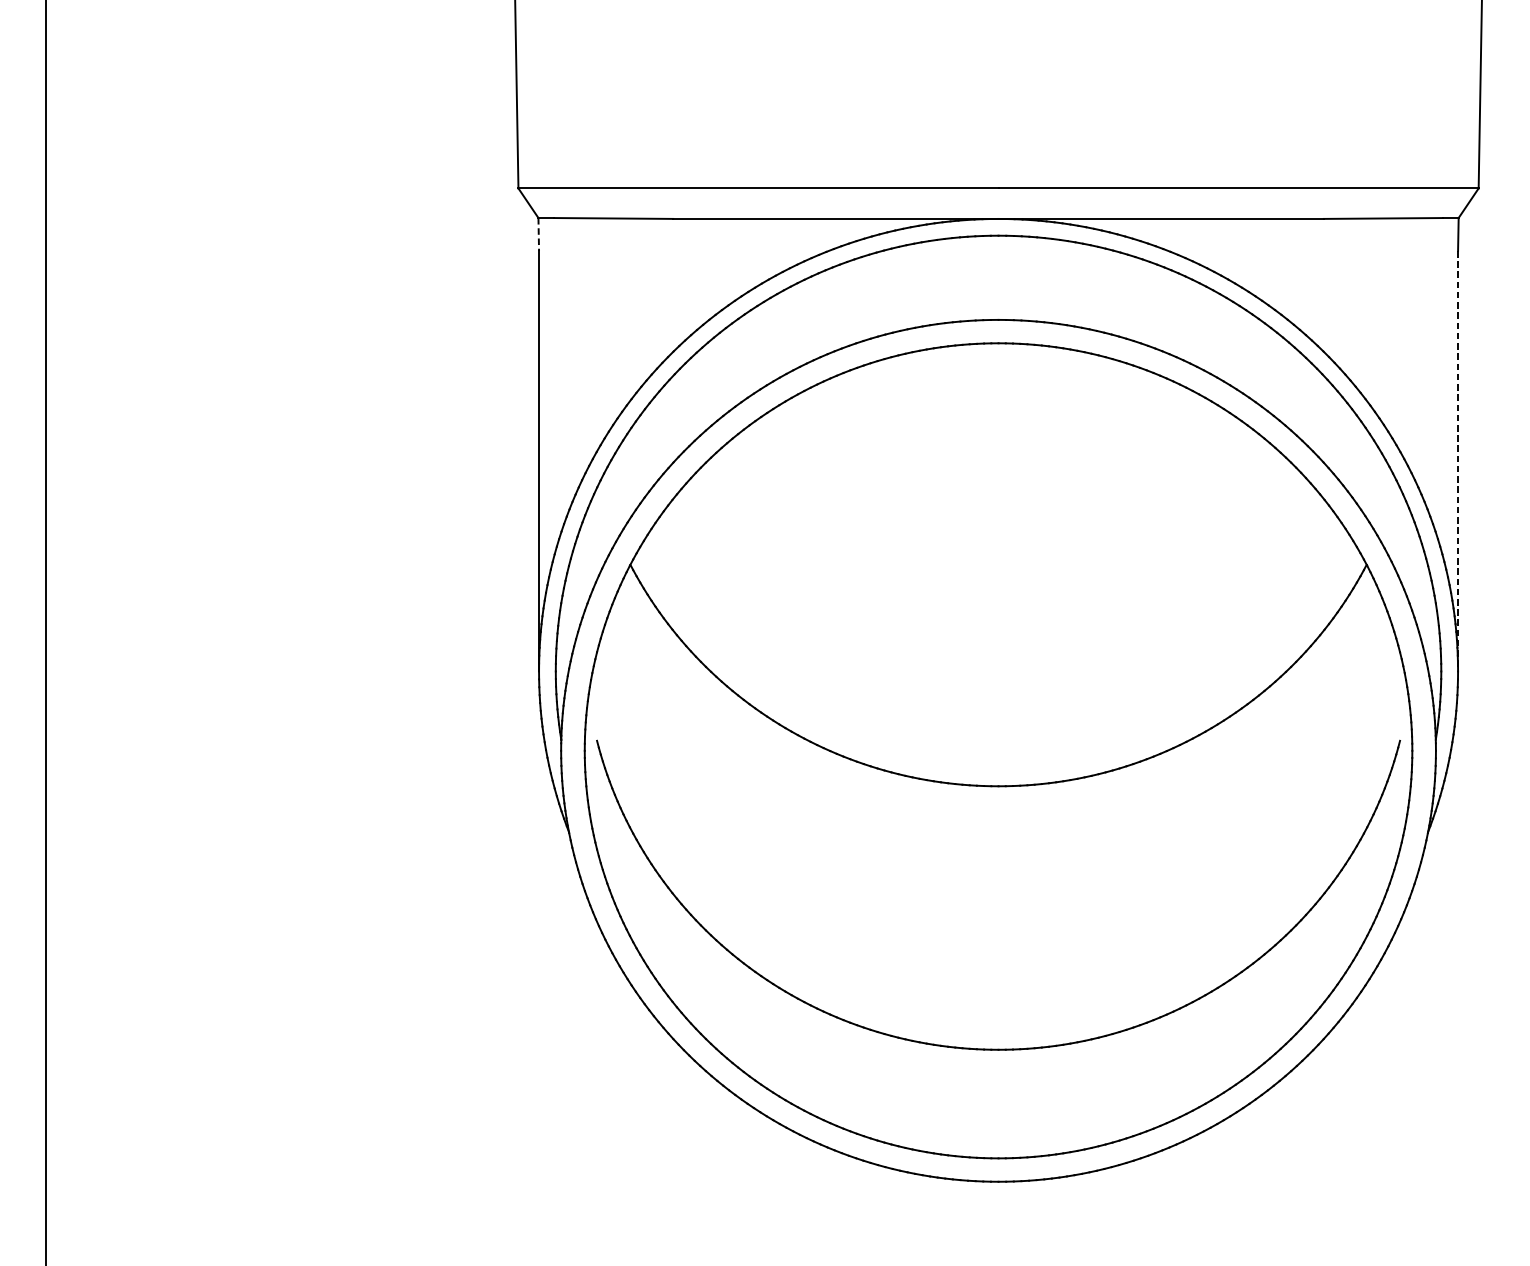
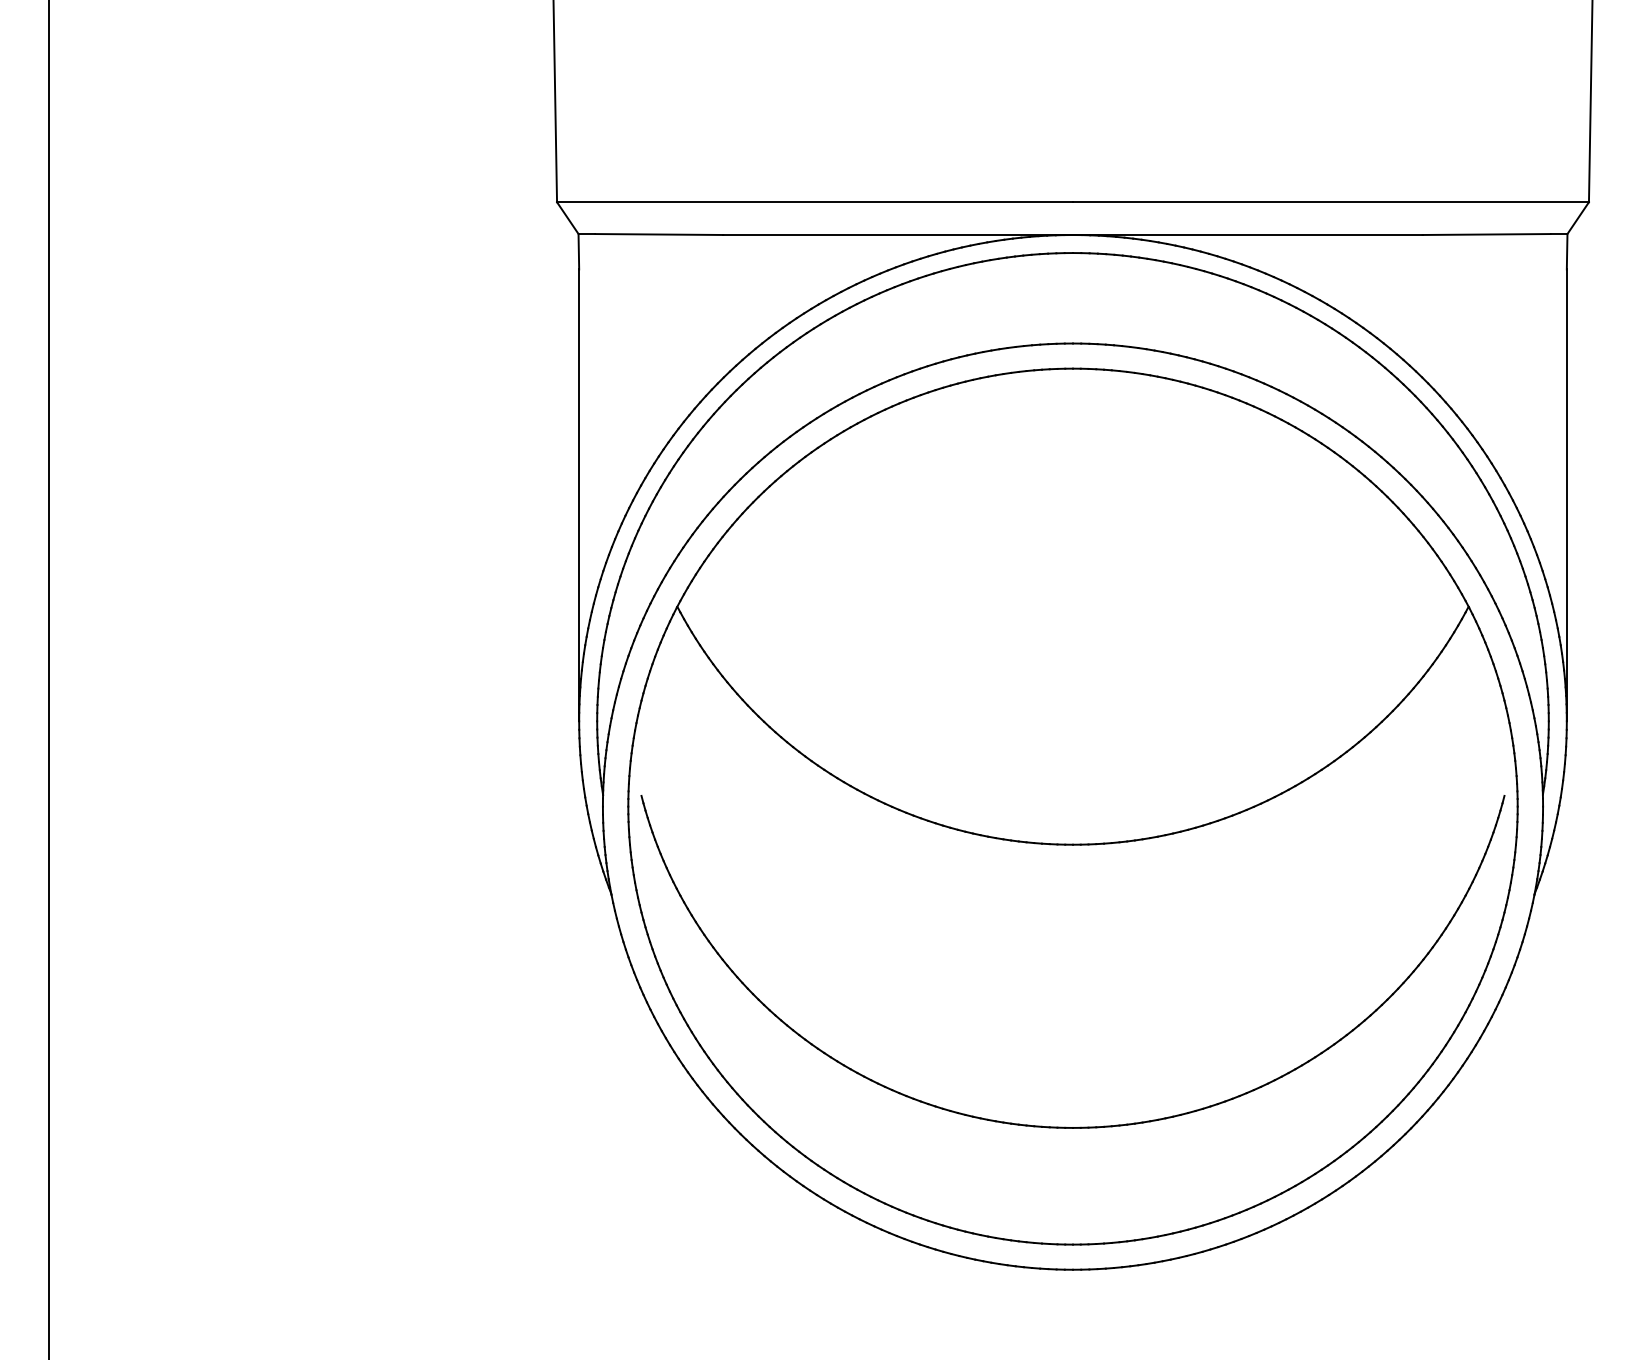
line: (538, 234) -> (578, 251), dashed -> solid
line: (1457, 461) -> (1566, 495), dashed -> solid

